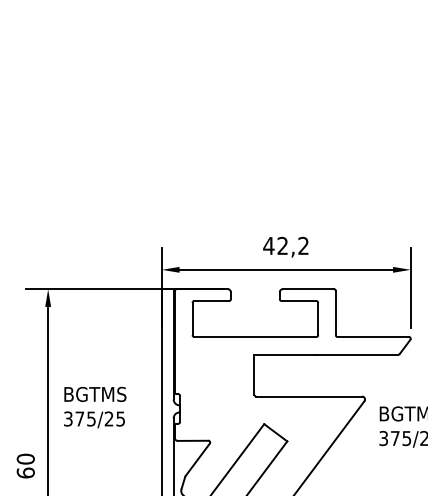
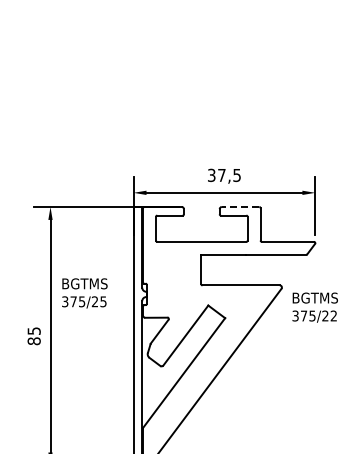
text: (285, 246) -> (223, 175), 42,2 -> 37,5
line: (308, 289) -> (240, 207), solid -> dashed
text: (24, 466) -> (33, 336), 60 -> 85

